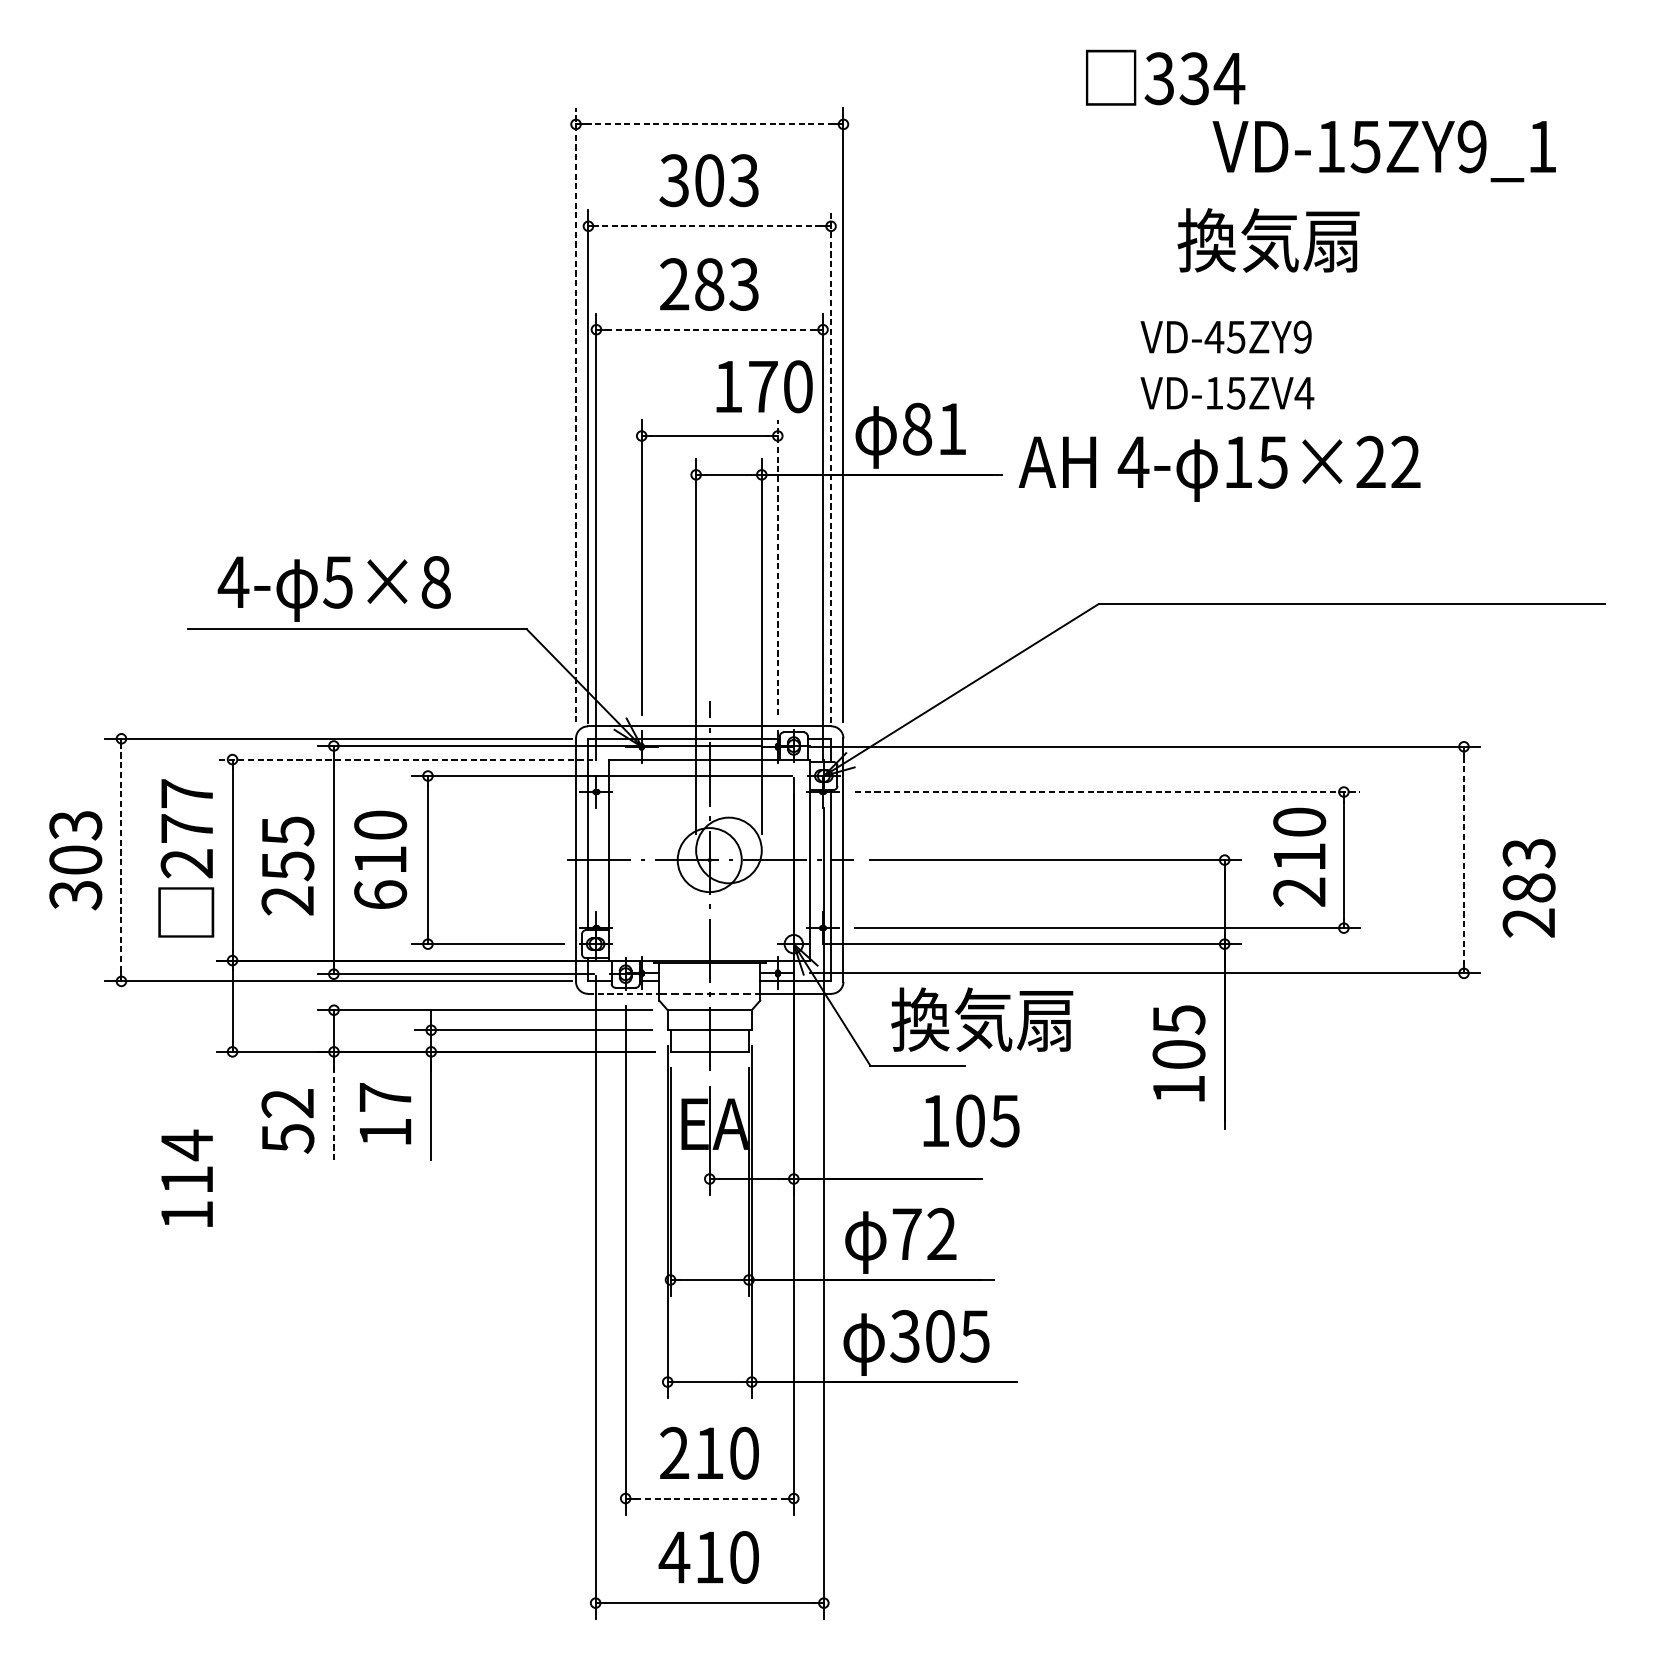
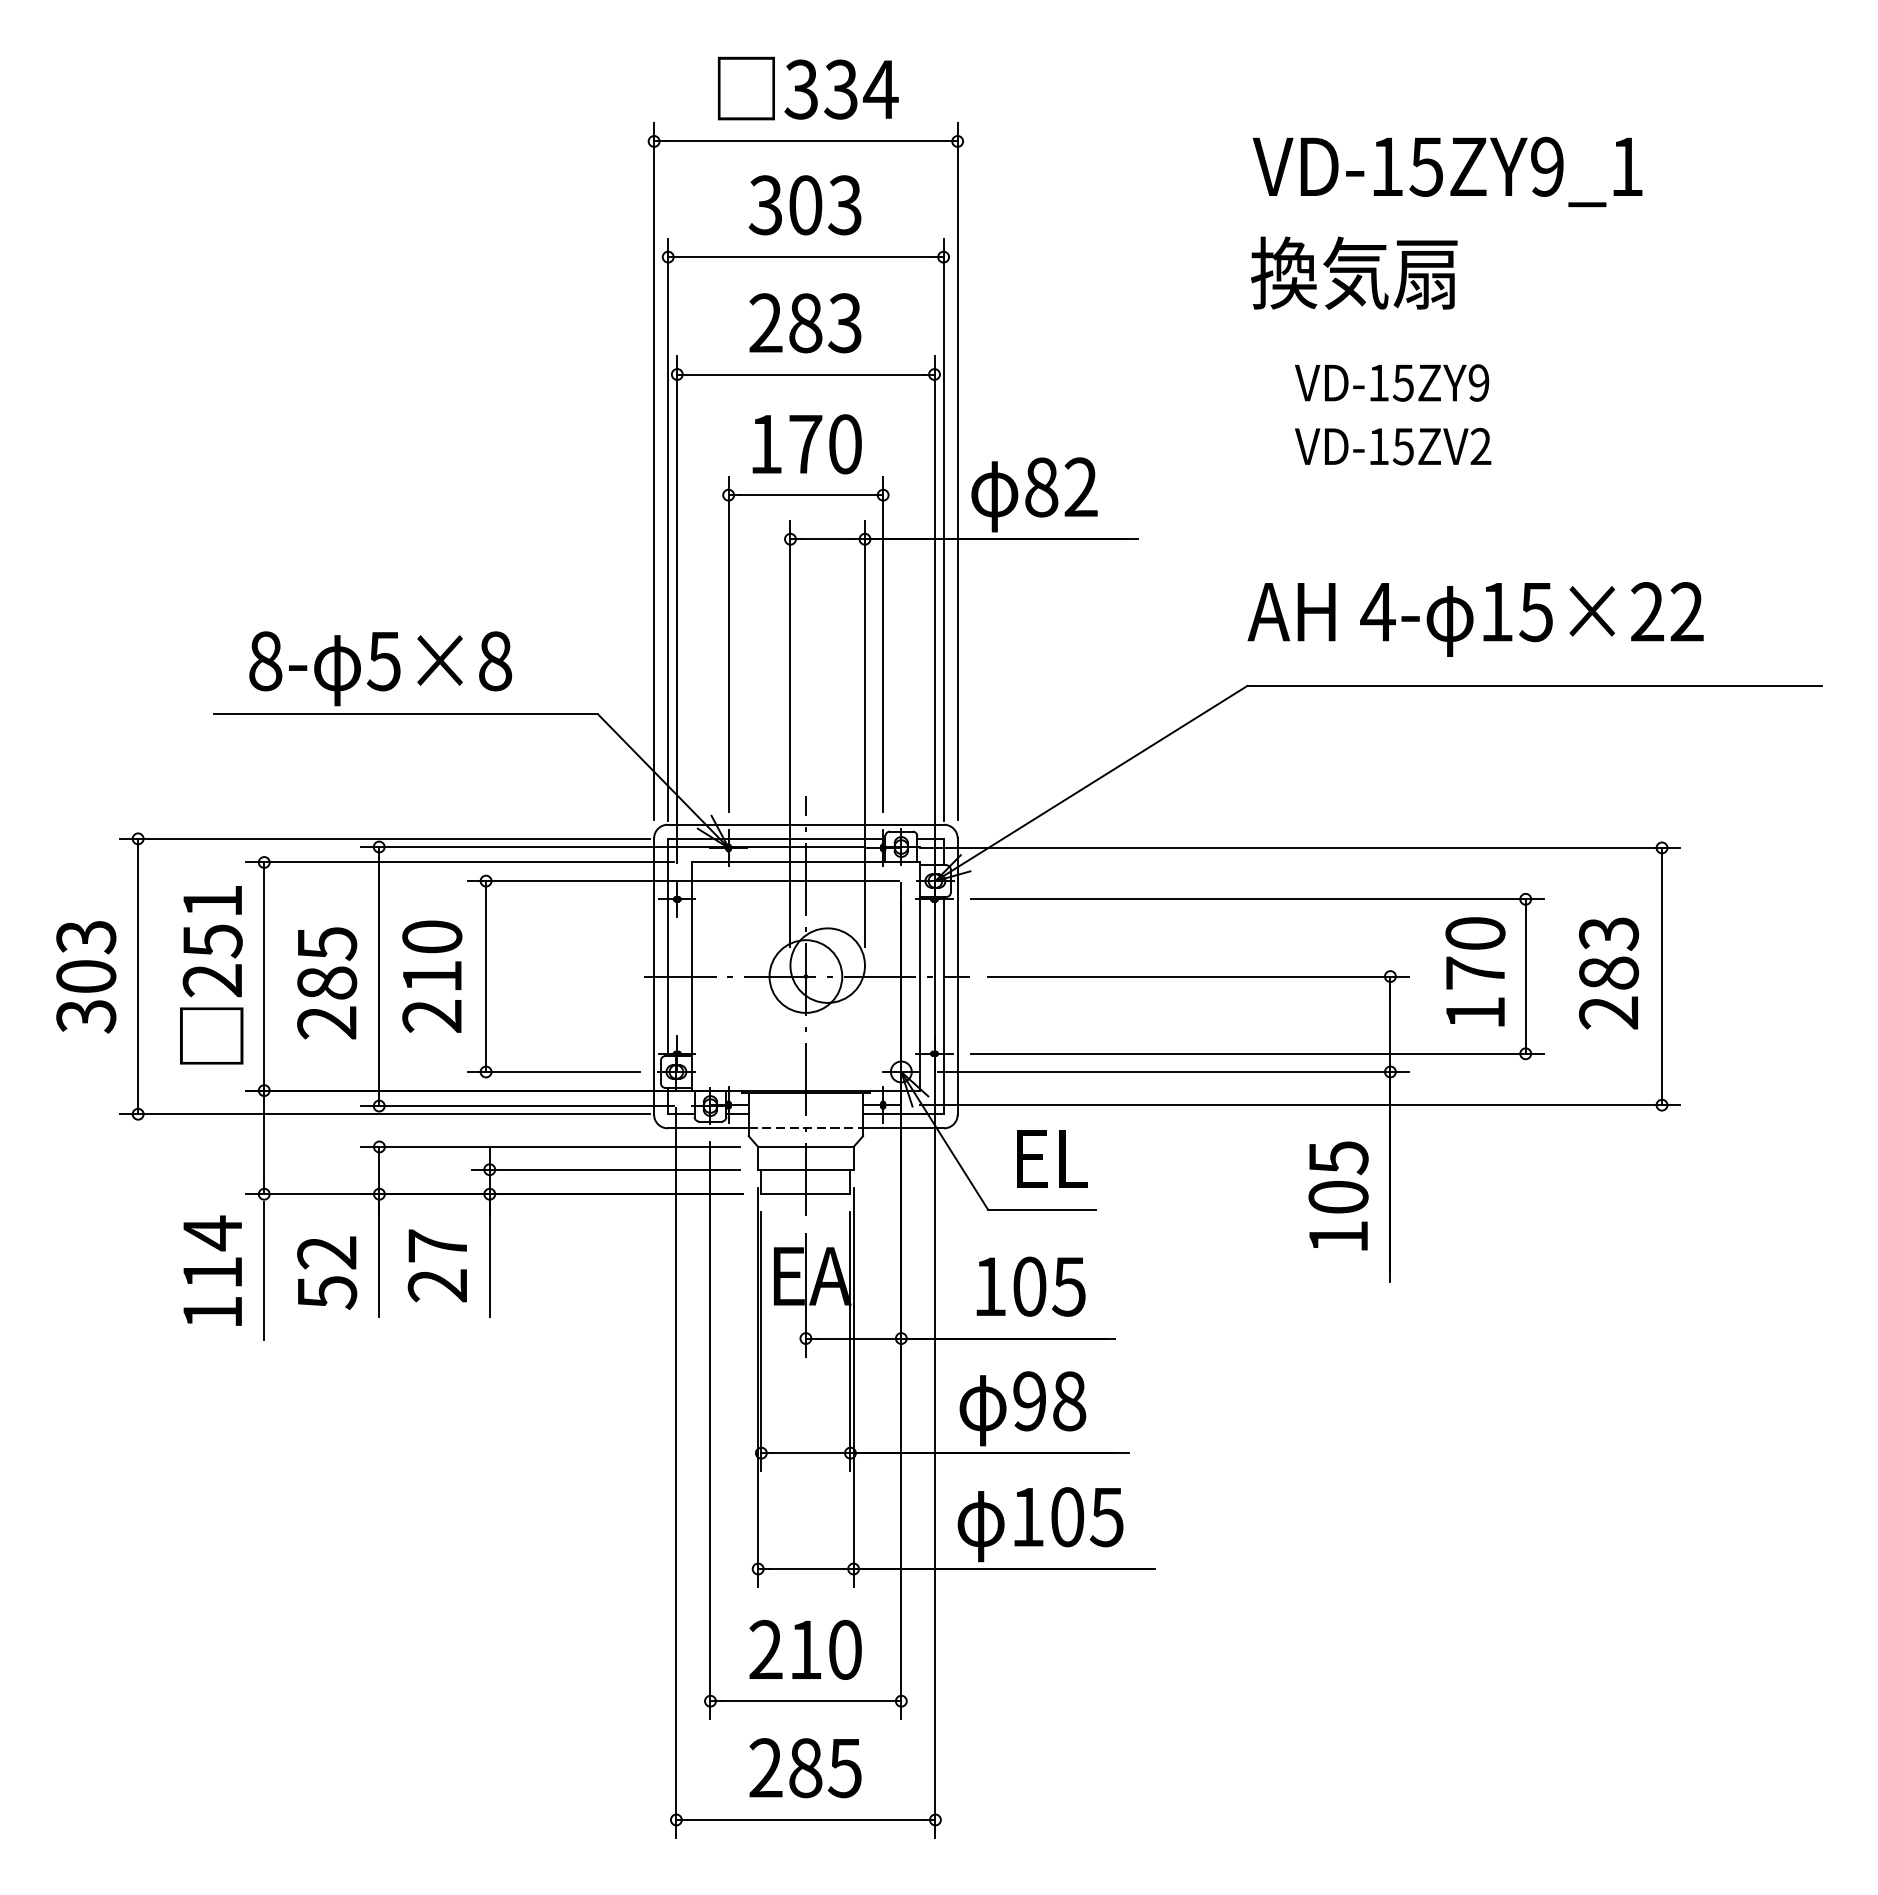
text: (1165, 77) -> (808, 88), moved
line: (709, 124) -> (805, 141), dashed -> solid
text: (1384, 150) -> (1447, 171), moved
line: (709, 226) -> (805, 257), dashed -> solid
text: (1268, 239) -> (1354, 272), moved
line: (709, 329) -> (805, 374), dashed -> solid
text: (1214, 336) -> (1378, 382), VD-45ZY9 -> VD-15ZY9
text: (764, 386) -> (806, 444), moved
text: (1304, 392) -> (1480, 445), VD-15ZV4 -> VD-15ZV2
line: (576, 415) -> (654, 471), dashed -> solid
text: (951, 428) -> (1080, 486), 81 -> 82
line: (830, 466) -> (943, 529), dashed -> solid
text: (1219, 468) -> (1475, 619), moved
line: (778, 566) -> (883, 643), dashed -> solid
text: (233, 582) -> (265, 661), 4- -> 8-
line: (404, 759) -> (459, 862), dashed -> solid
line: (1107, 792) -> (1257, 899), dashed -> solid
text: (186, 811) -> (212, 921), 277 -> 251
line: (121, 860) -> (138, 976), dashed -> solid
line: (1464, 860) -> (1662, 976), dashed -> solid
text: (288, 866) -> (327, 983), 255 -> 285
text: (1298, 874) -> (1474, 992), 210 -> 170
text: (1529, 888) -> (1609, 973), moved
text: (380, 894) -> (432, 1015), 610 -> 210
line: (623, 993) -> (708, 1128), dashed -> solid
text: (981, 1019) -> (1114, 1157), 換気扇 -> EL
line: (334, 1108) -> (379, 1258), dashed -> solid
line: (232, 1119) -> (264, 1271), added
text: (971, 1120) -> (1030, 1286), moved
text: (384, 1132) -> (436, 1285), 17 -> 27
text: (186, 1178) -> (212, 1270), moved
text: (924, 1234) -> (1049, 1401), 72 -> 98
text: (904, 1336) -> (1026, 1517), 305 -> 105
line: (709, 1498) -> (805, 1701), dashed -> solid
text: (708, 1557) -> (804, 1768), 410 -> 285

